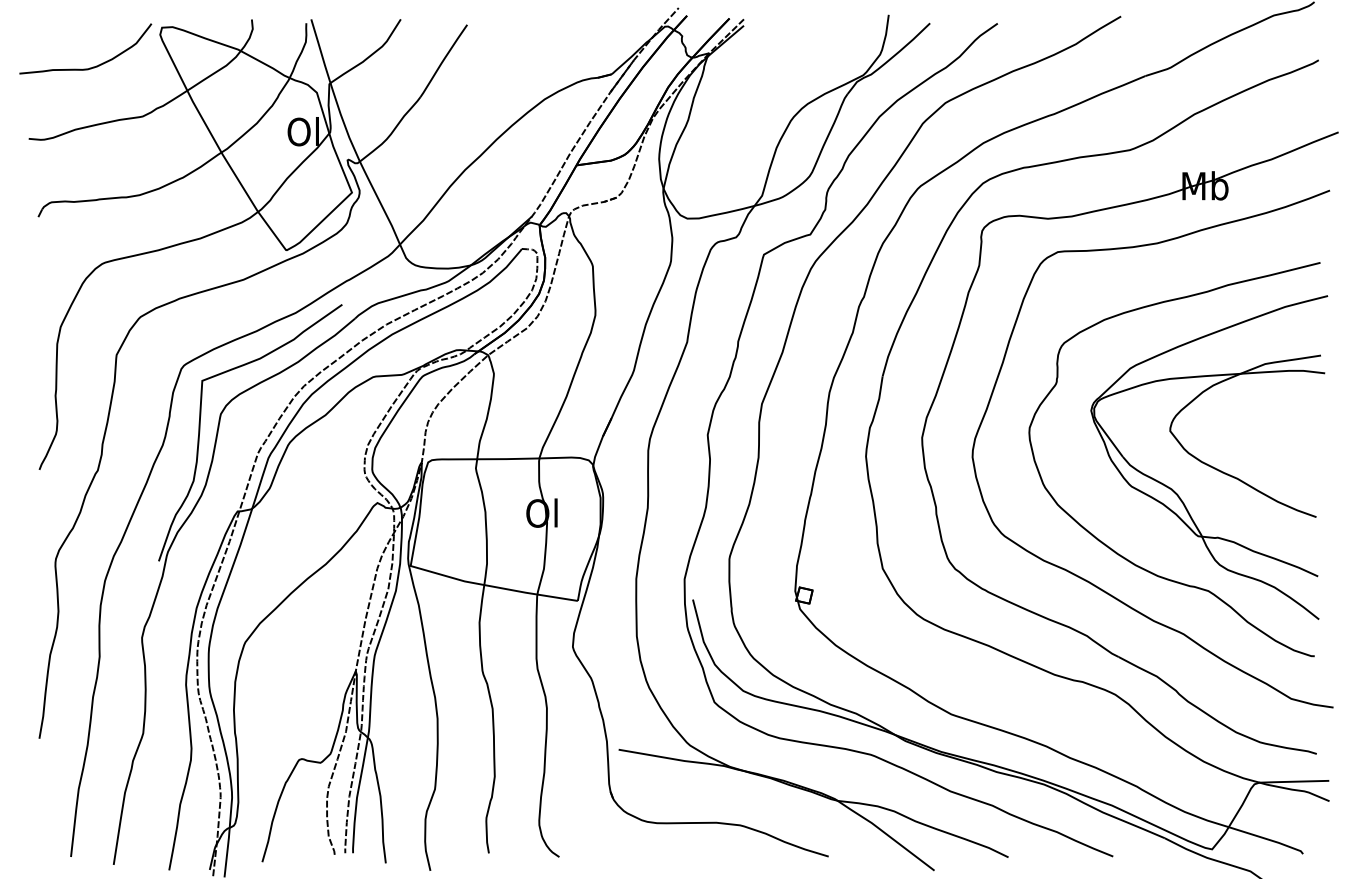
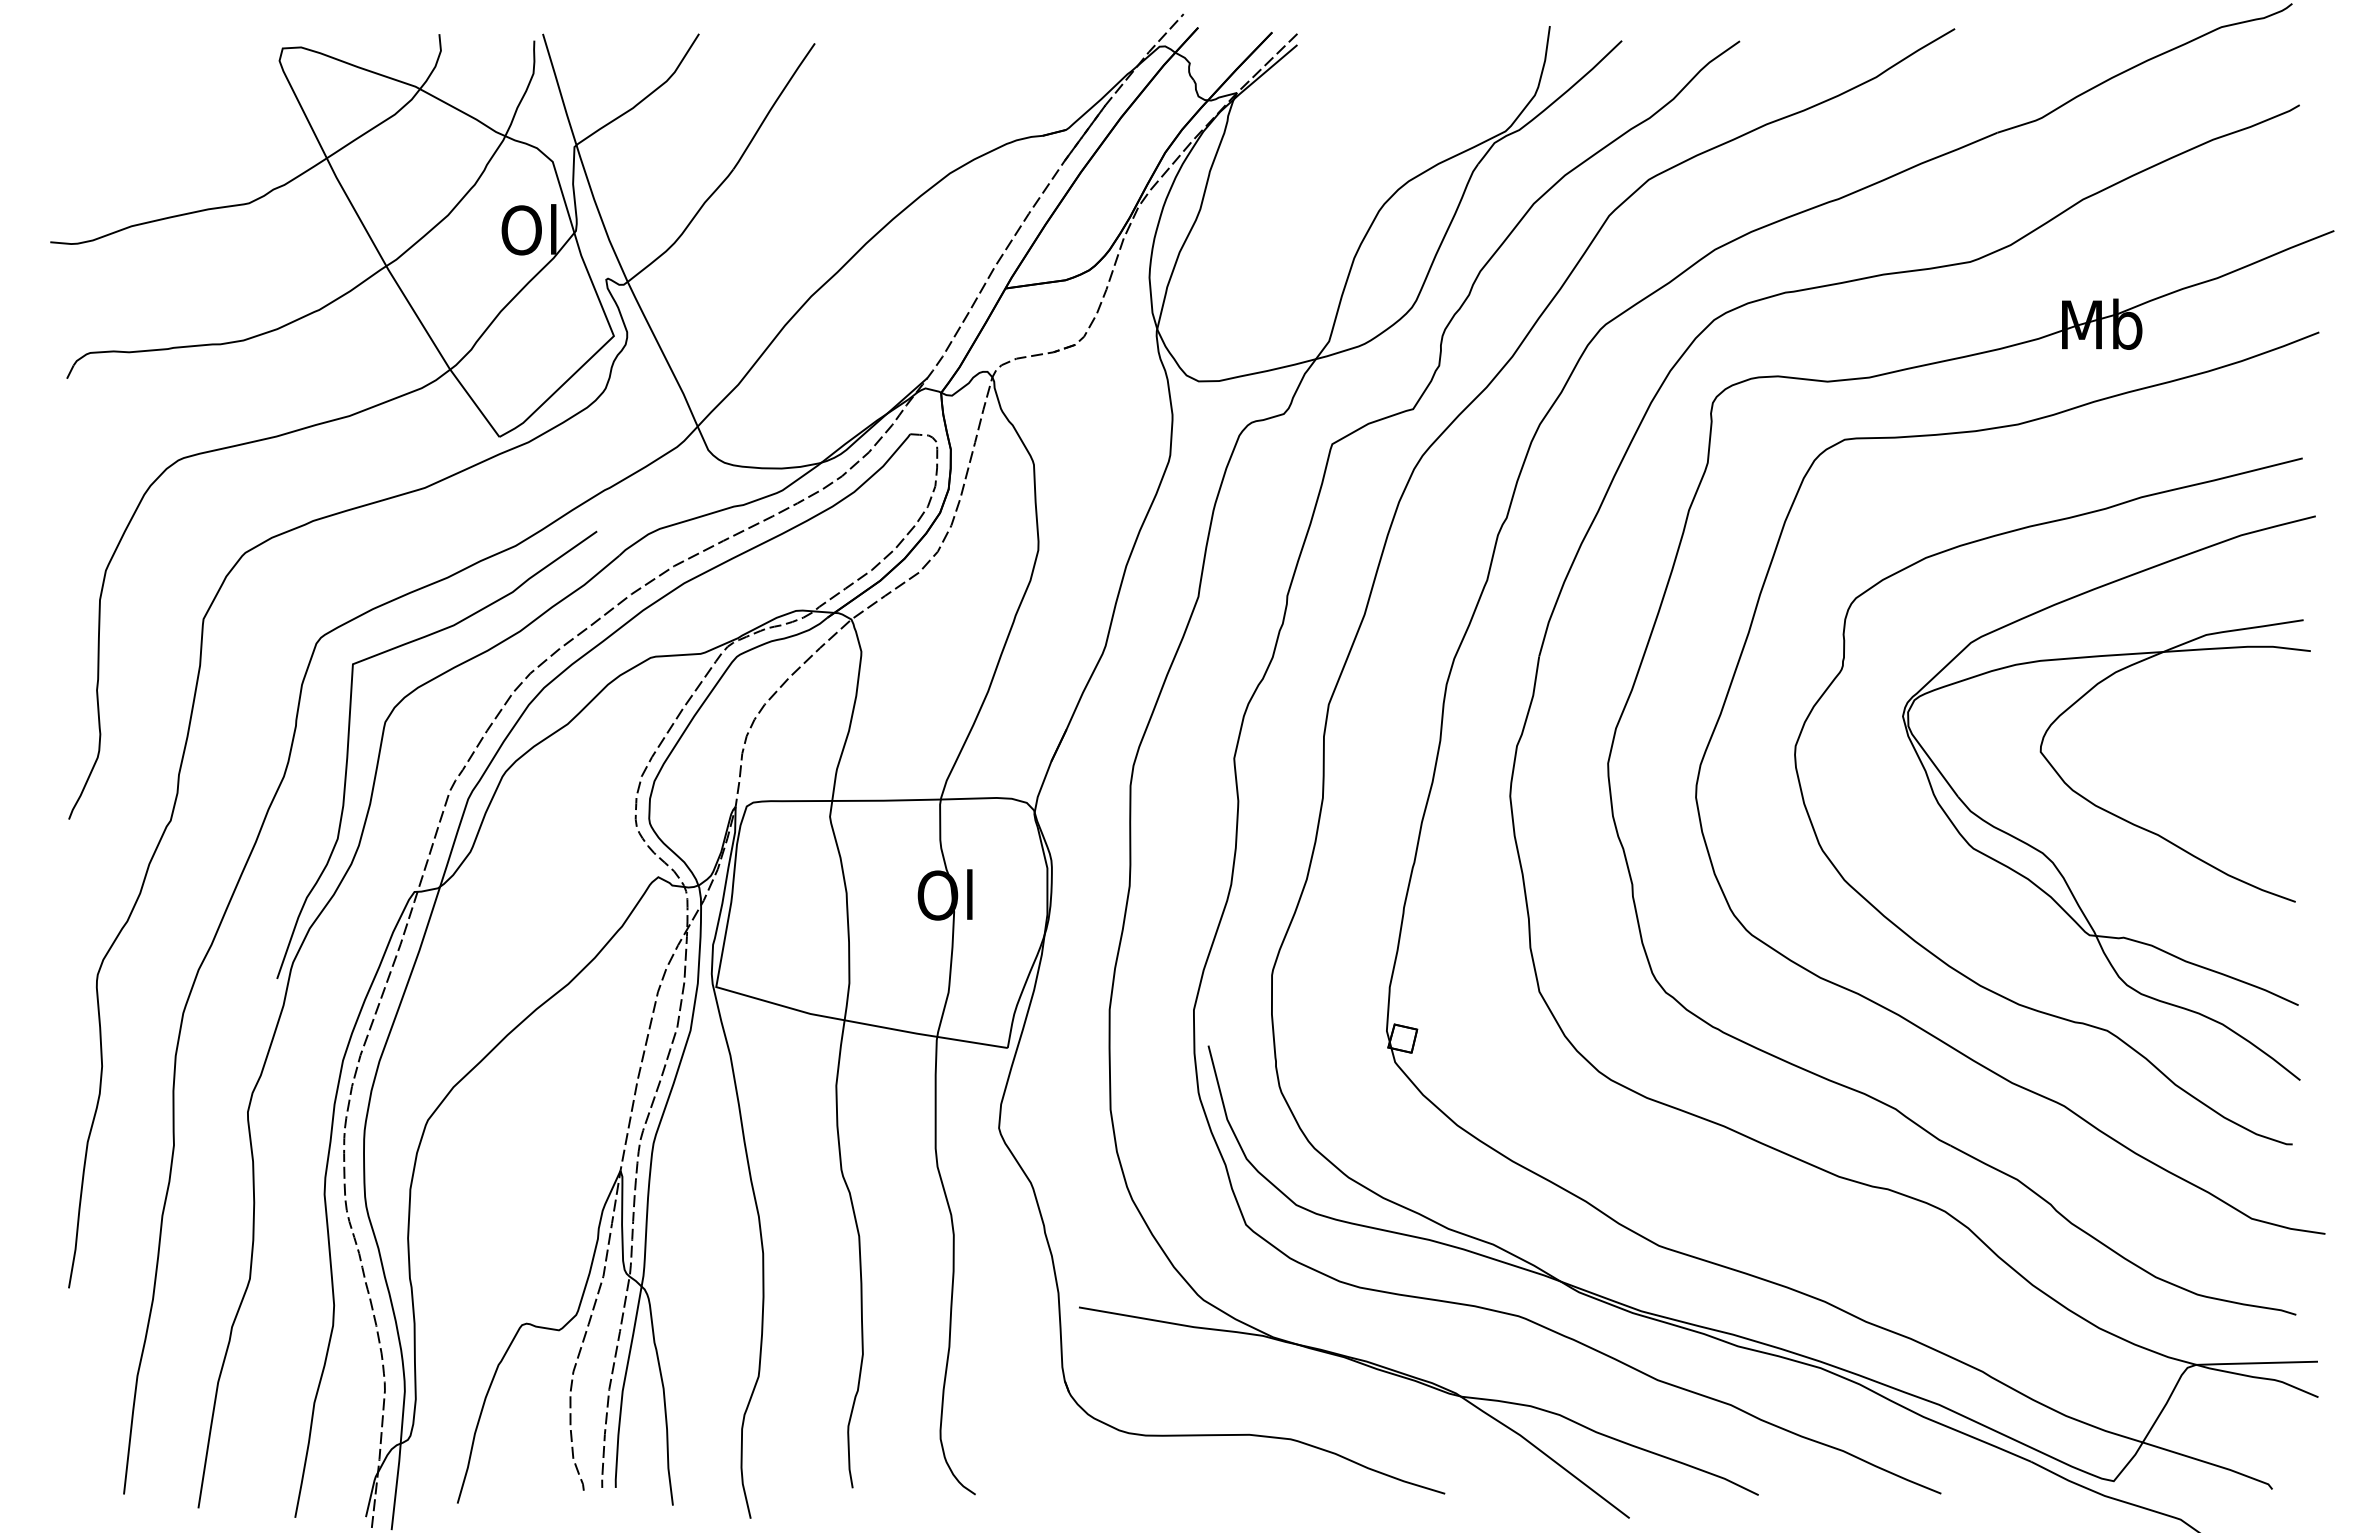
curve: (89, 67) -> (156, 117), removed

